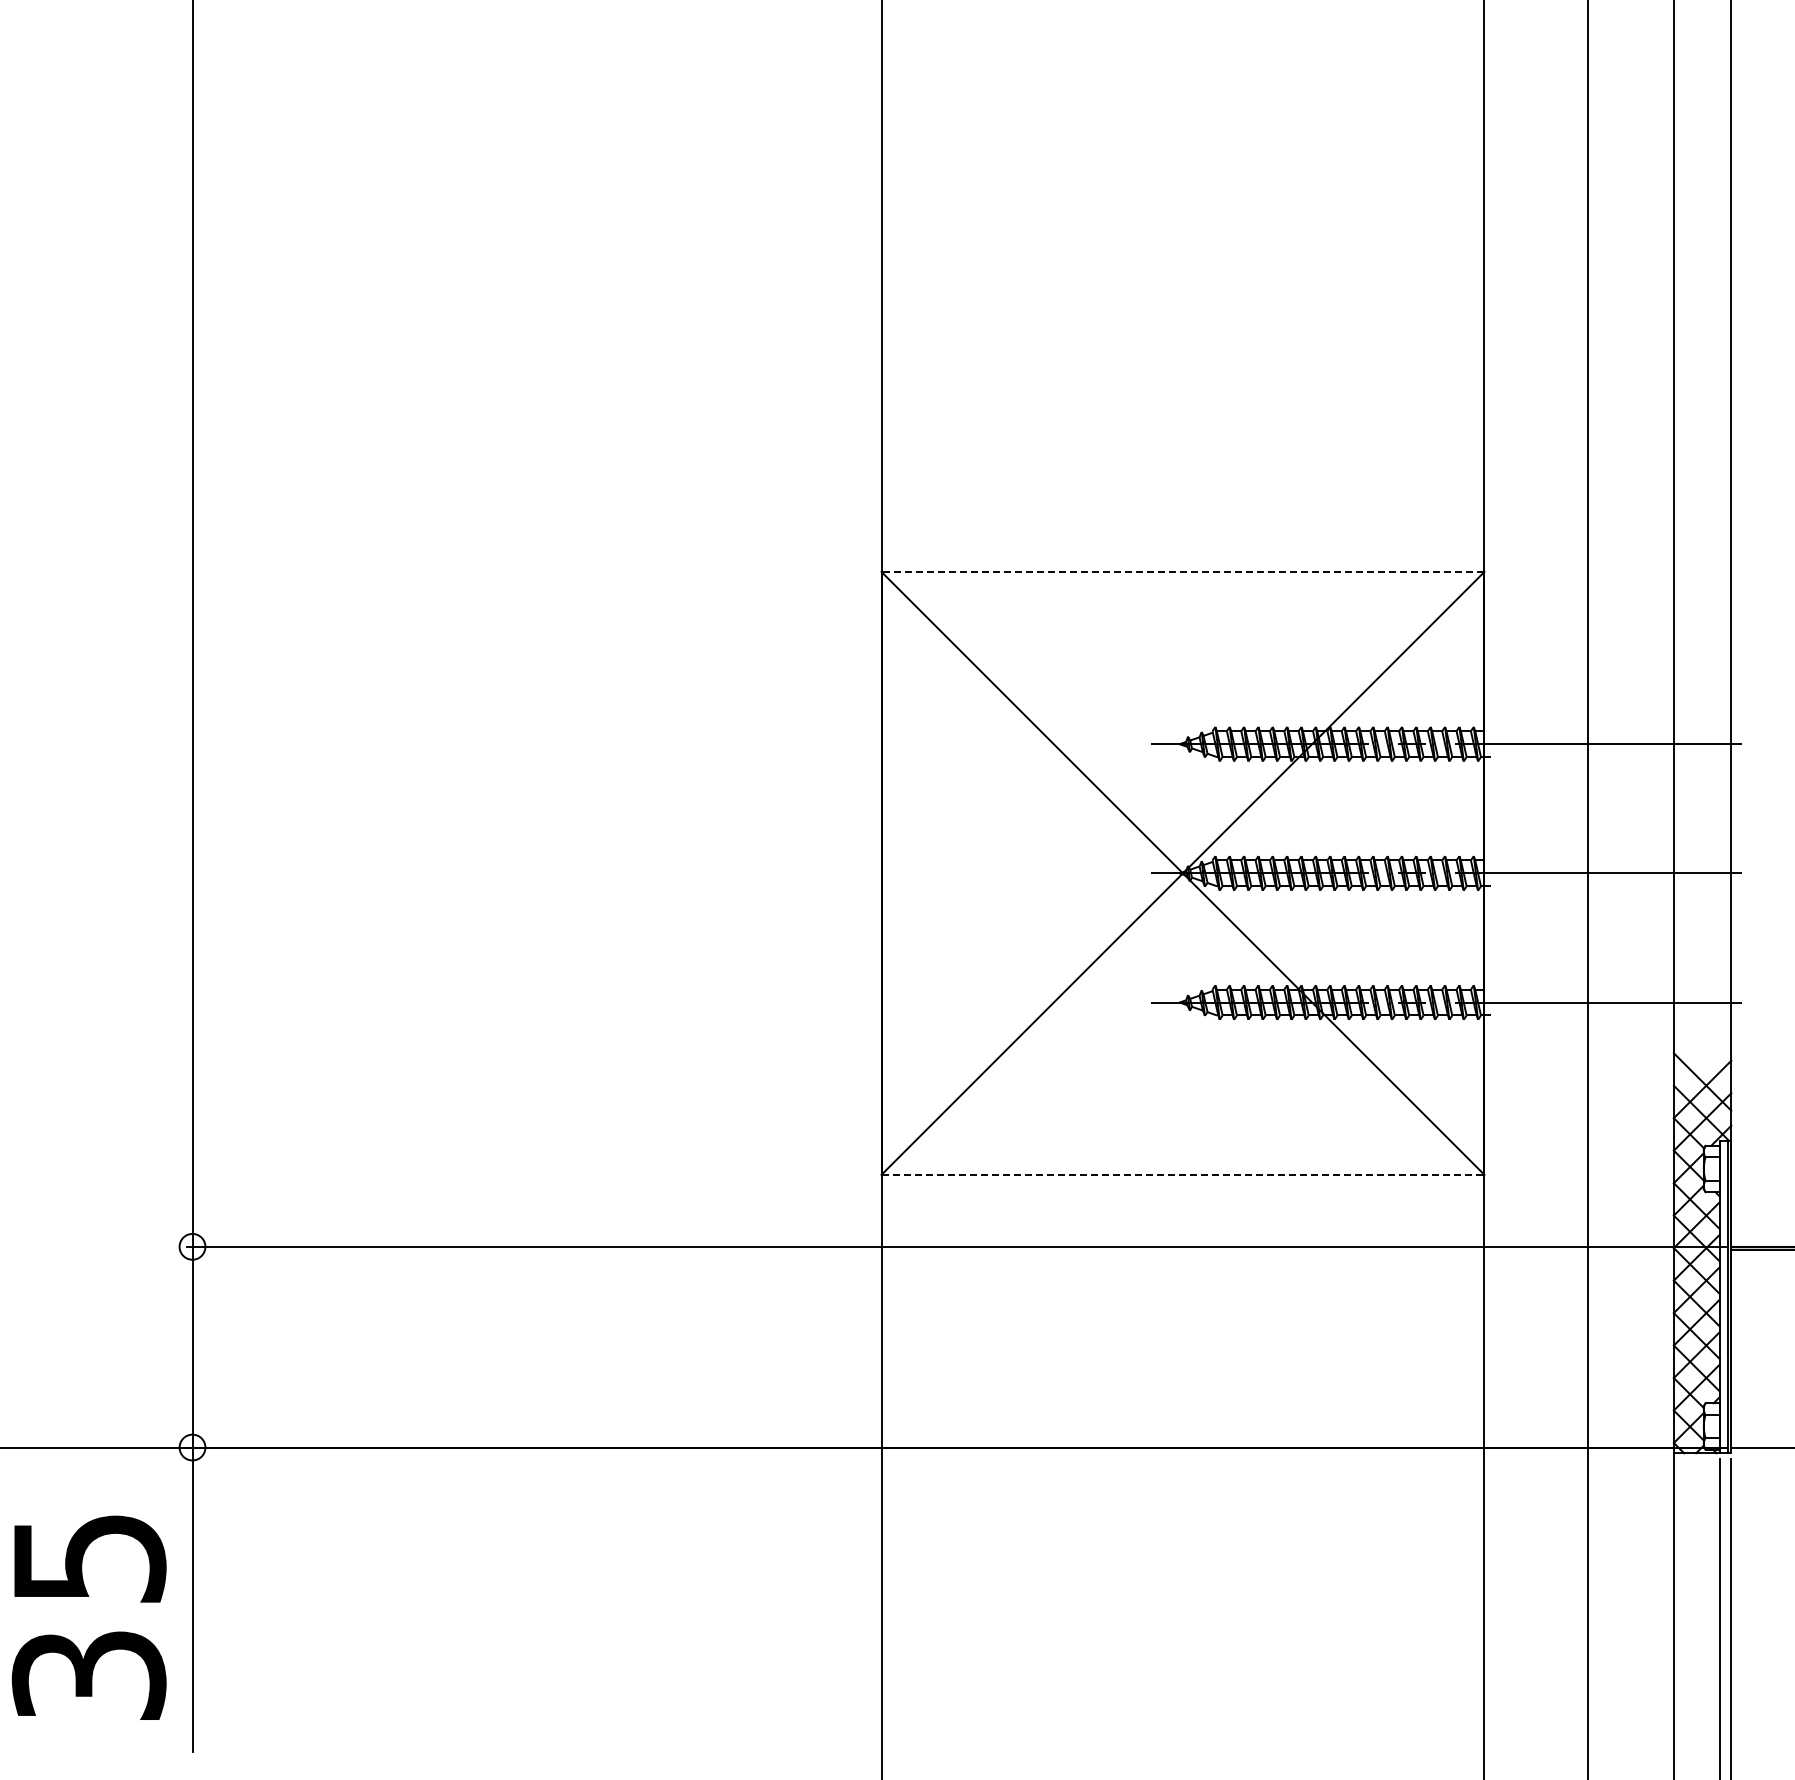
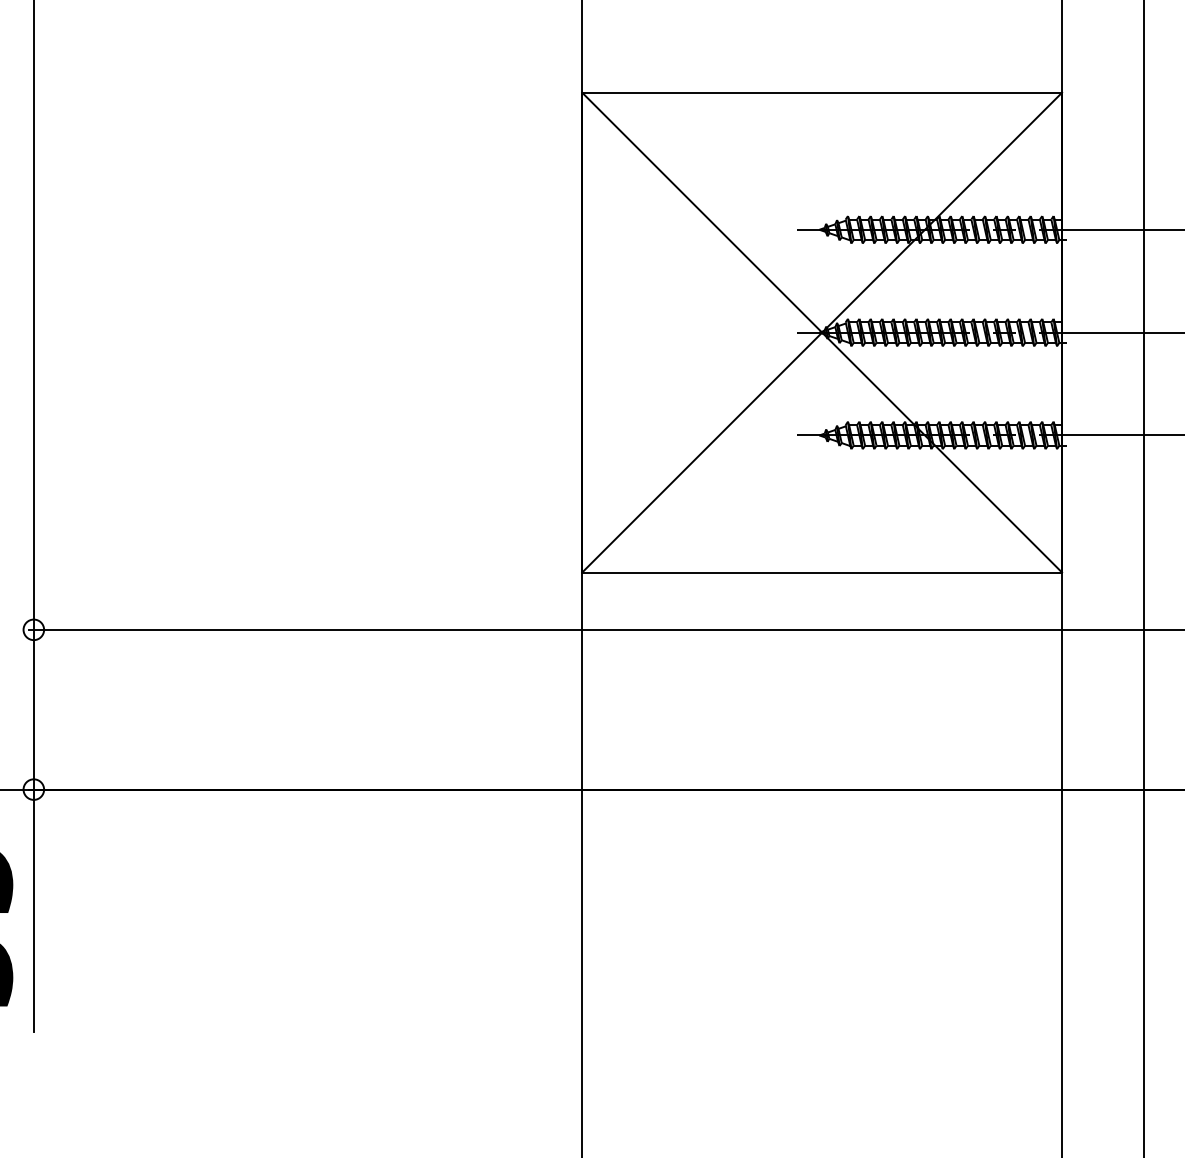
line: (1182, 571) -> (821, 92), dashed -> solid
line: (1183, 1174) -> (822, 572), dashed -> solid

